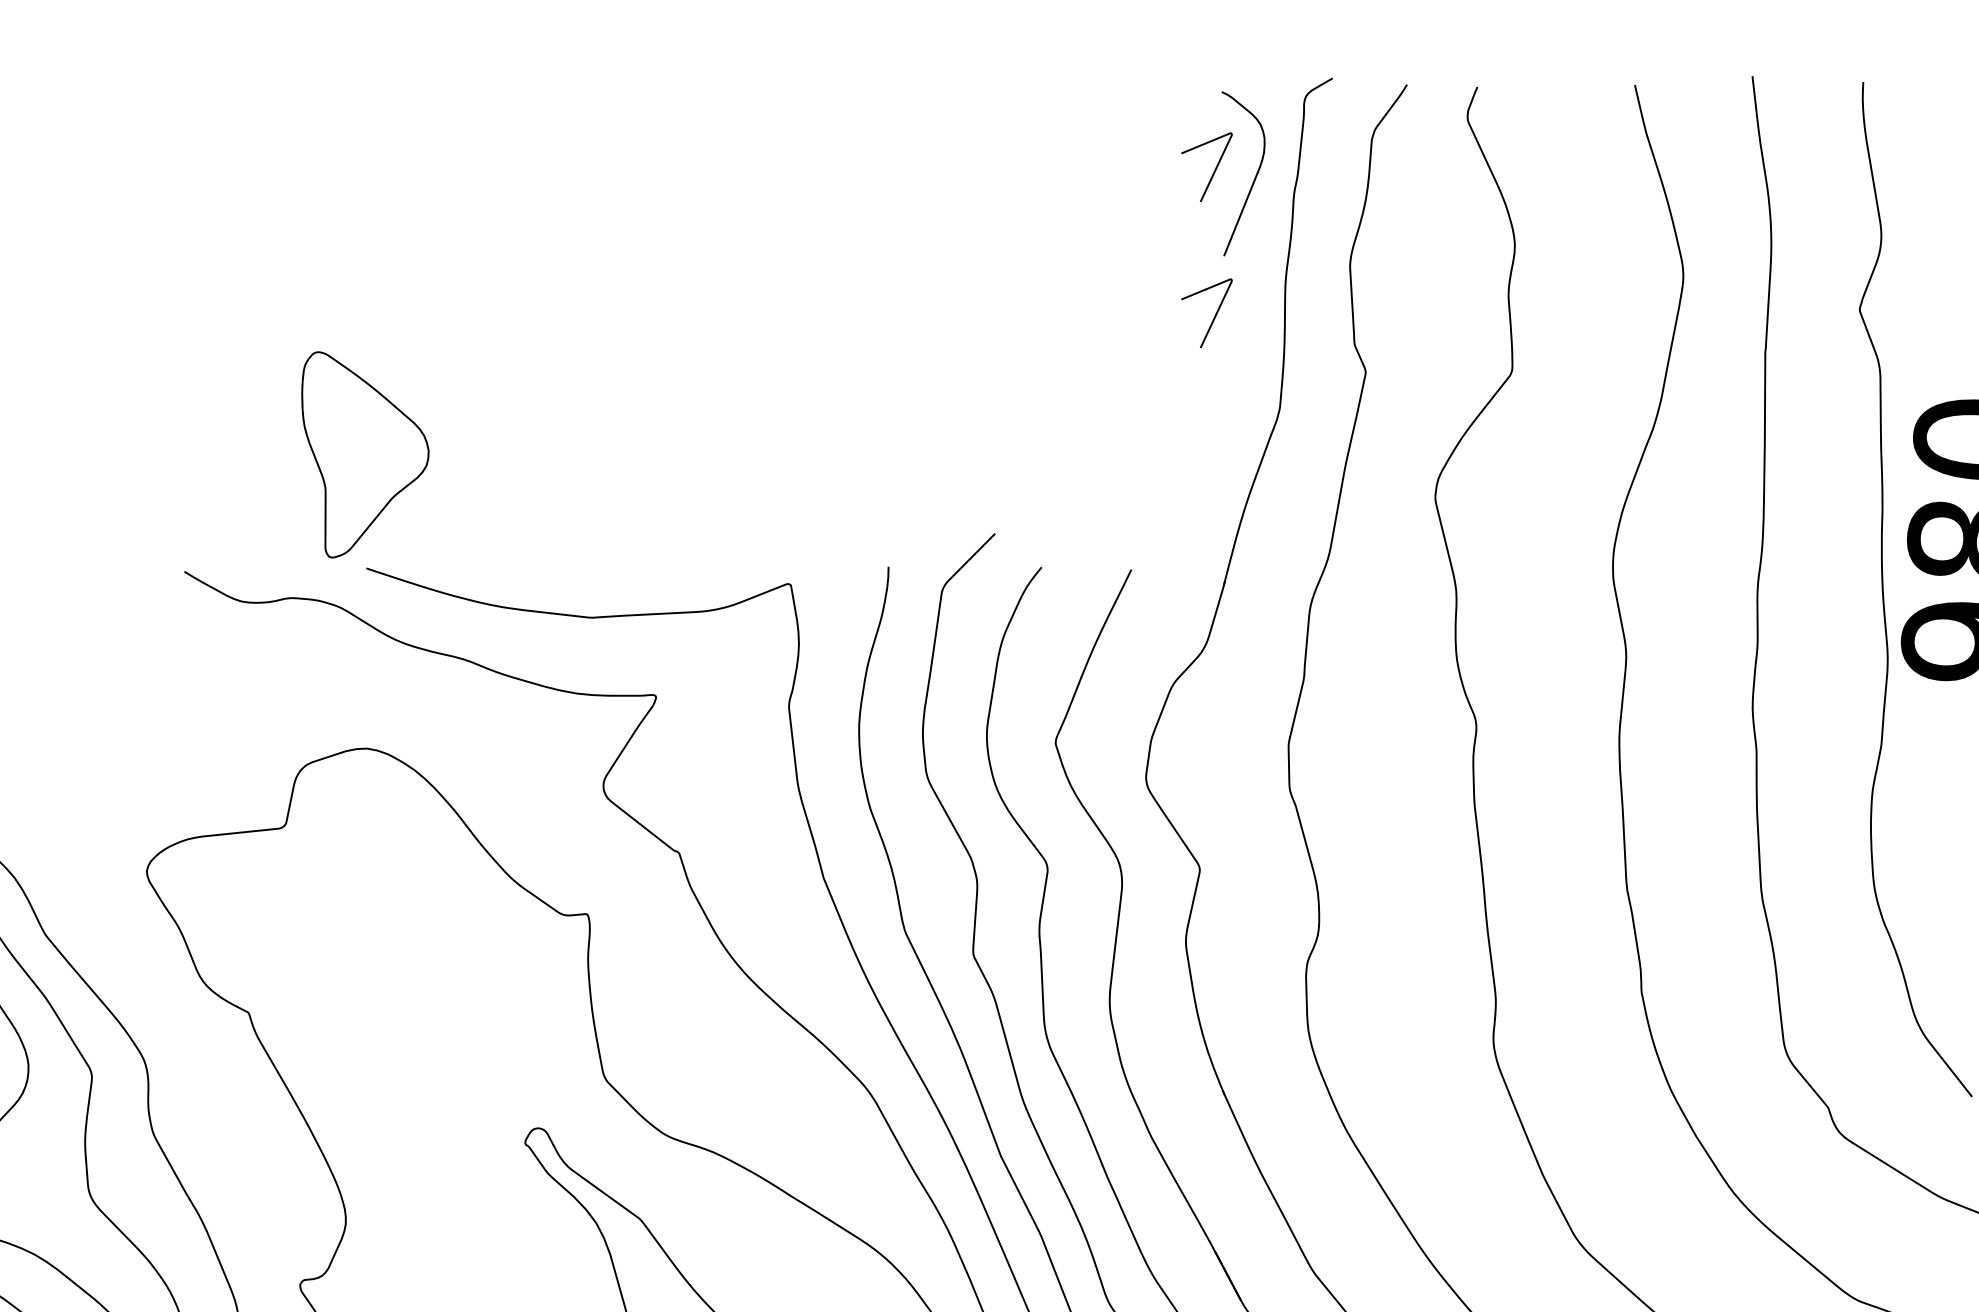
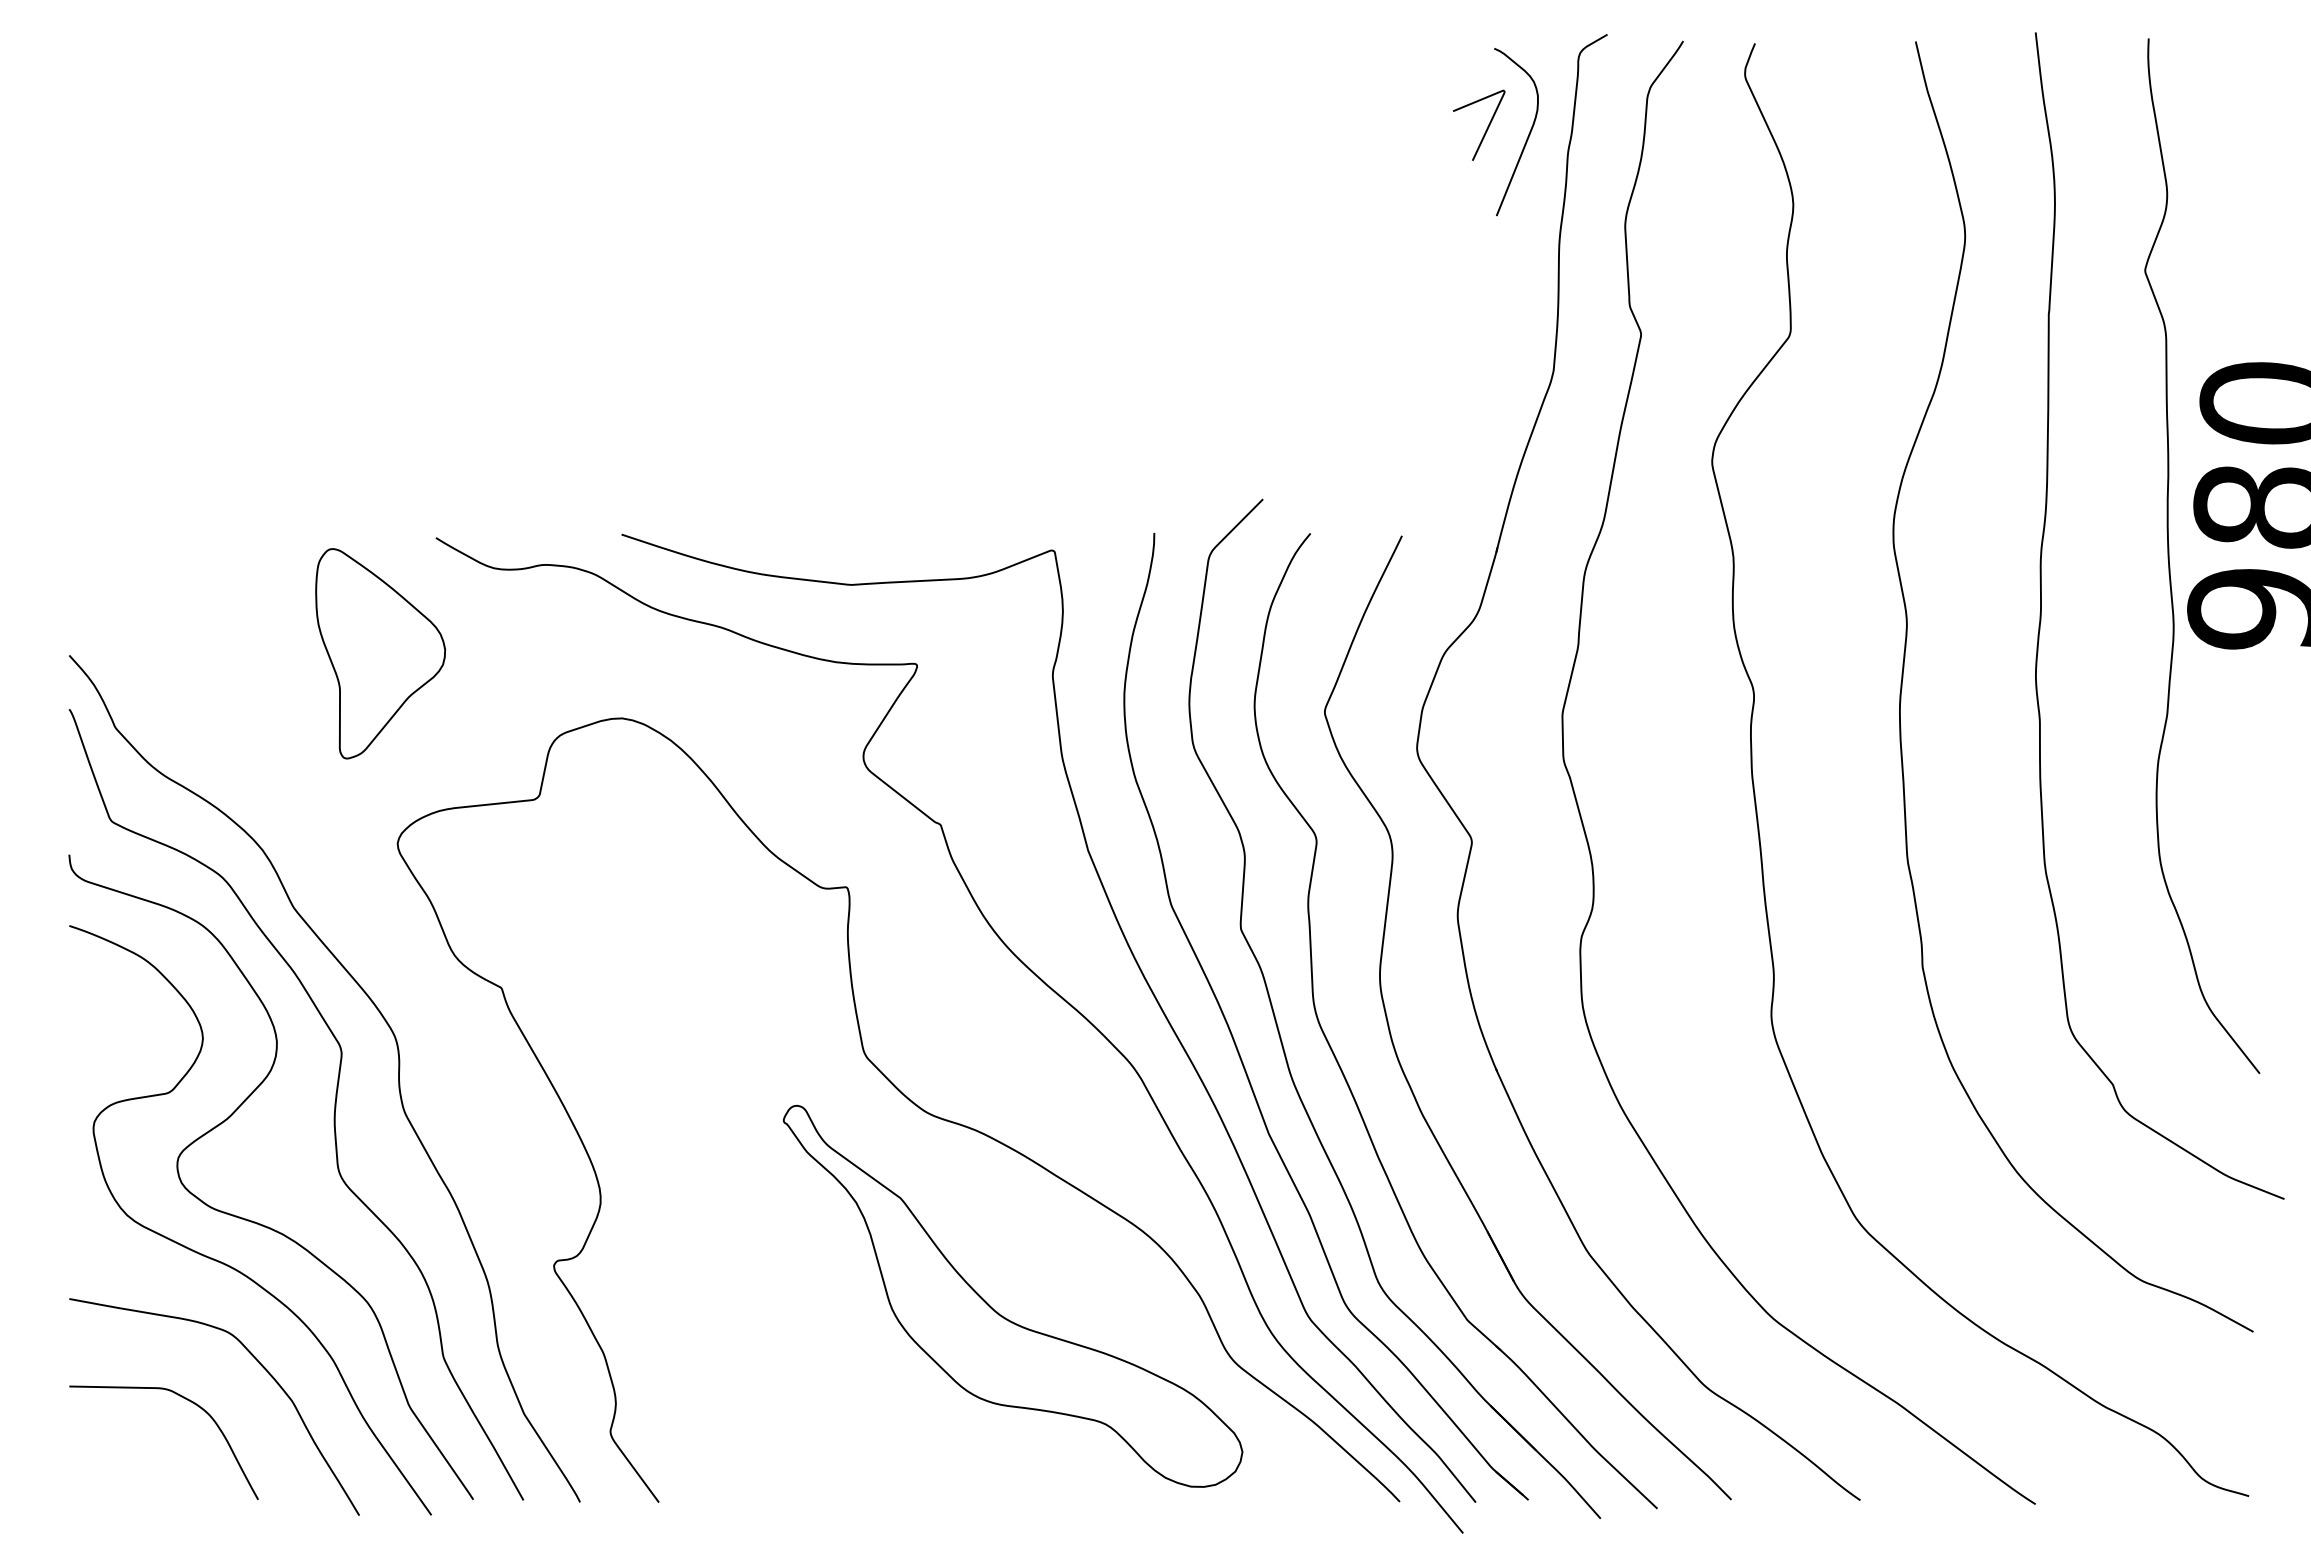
curve: (1214, 316) -> (1486, 277), removed
part: (365, 454) -> (380, 653), moved

